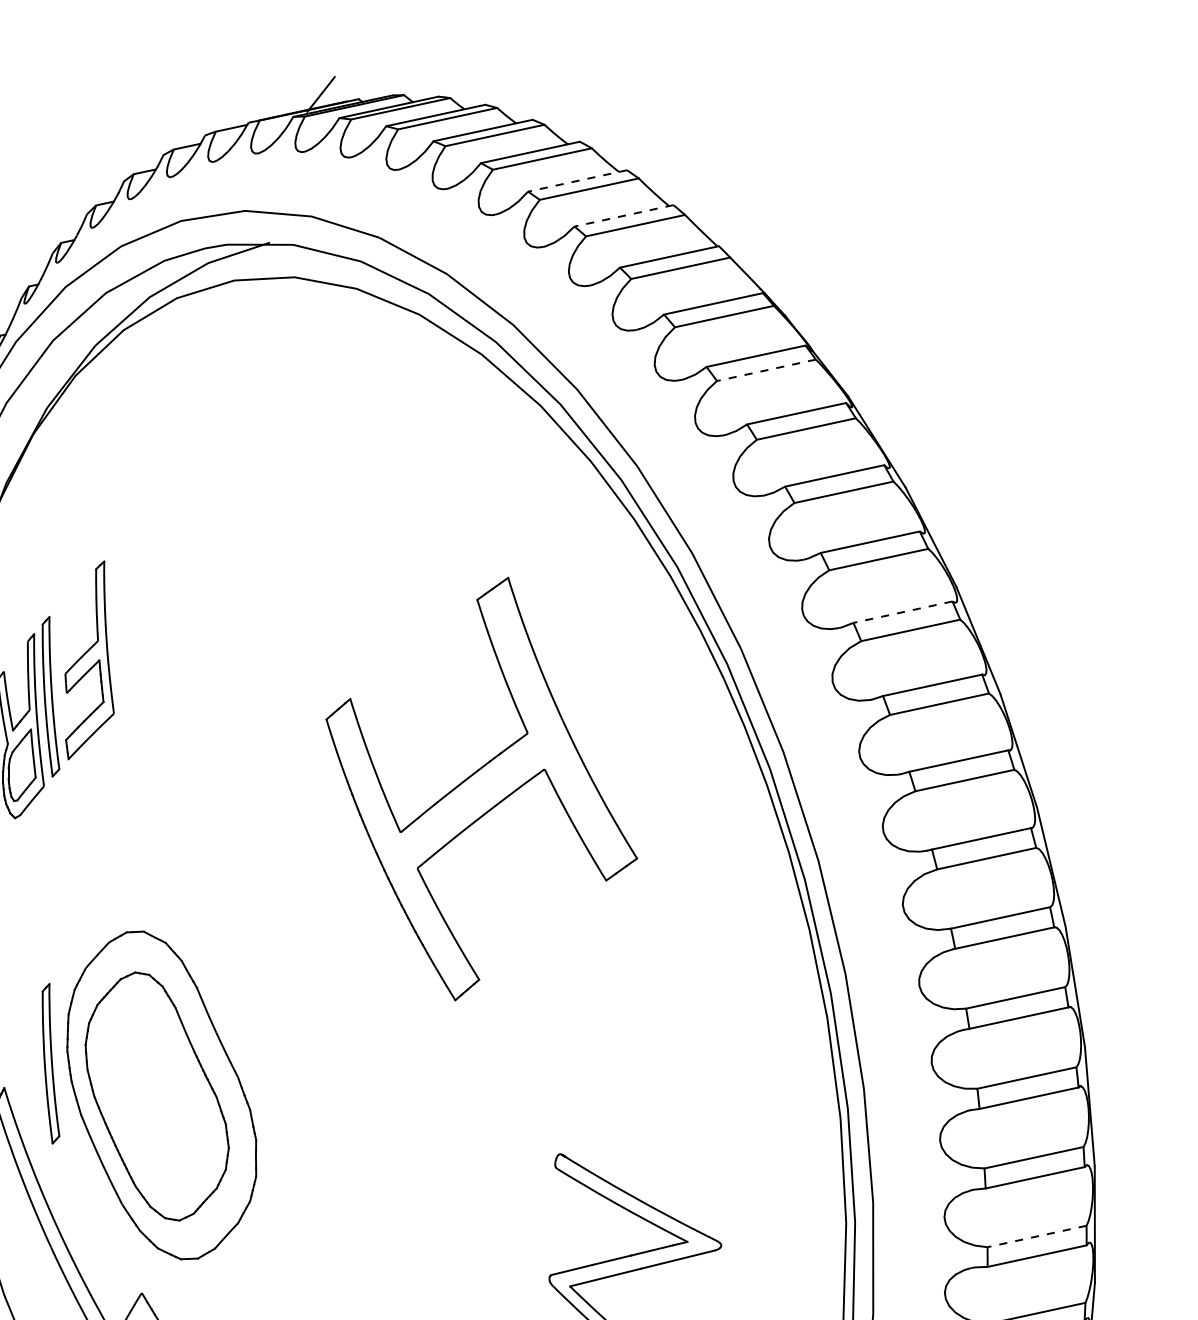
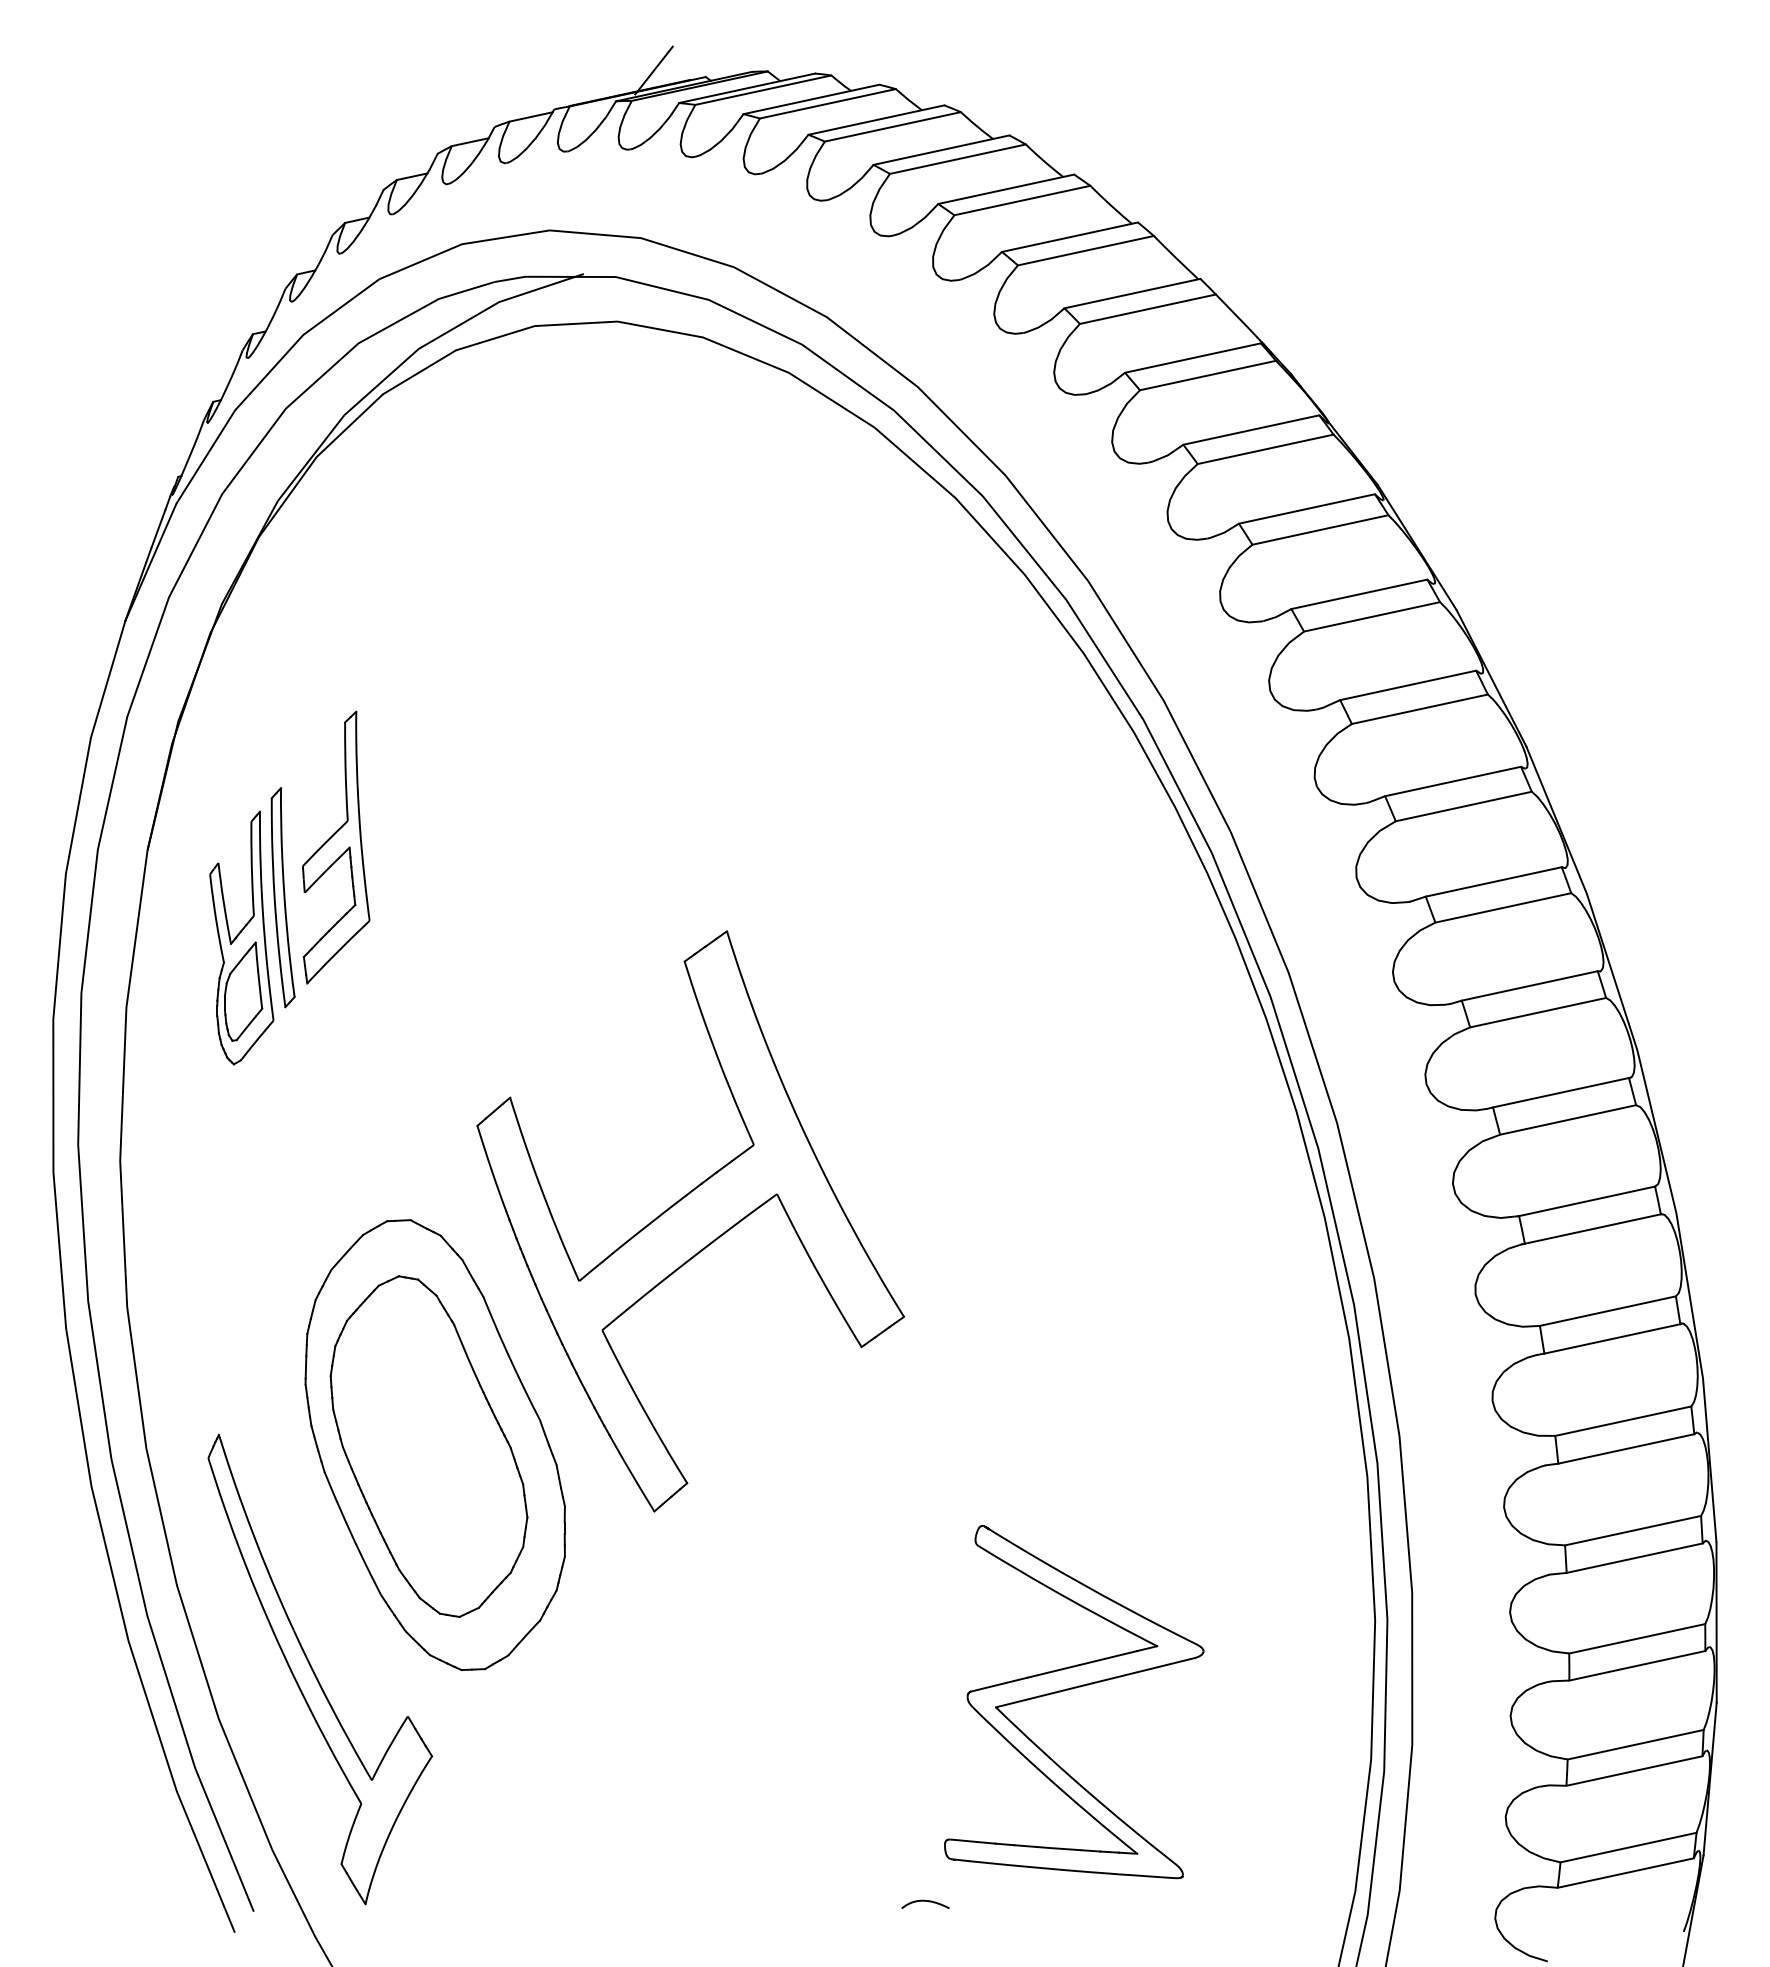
line: (577, 181) -> (1006, 189), dashed -> solid
line: (623, 216) -> (1069, 237), dashed -> solid
line: (766, 370) -> (1265, 449), dashed -> solid
line: (903, 612) -> (1453, 781), dashed -> solid
part: (481, 789) -> (690, 1221), moved
part: (50, 1063) -> (282, 1401), removed
line: (1037, 1236) -> (1637, 1638), dashed -> solid

